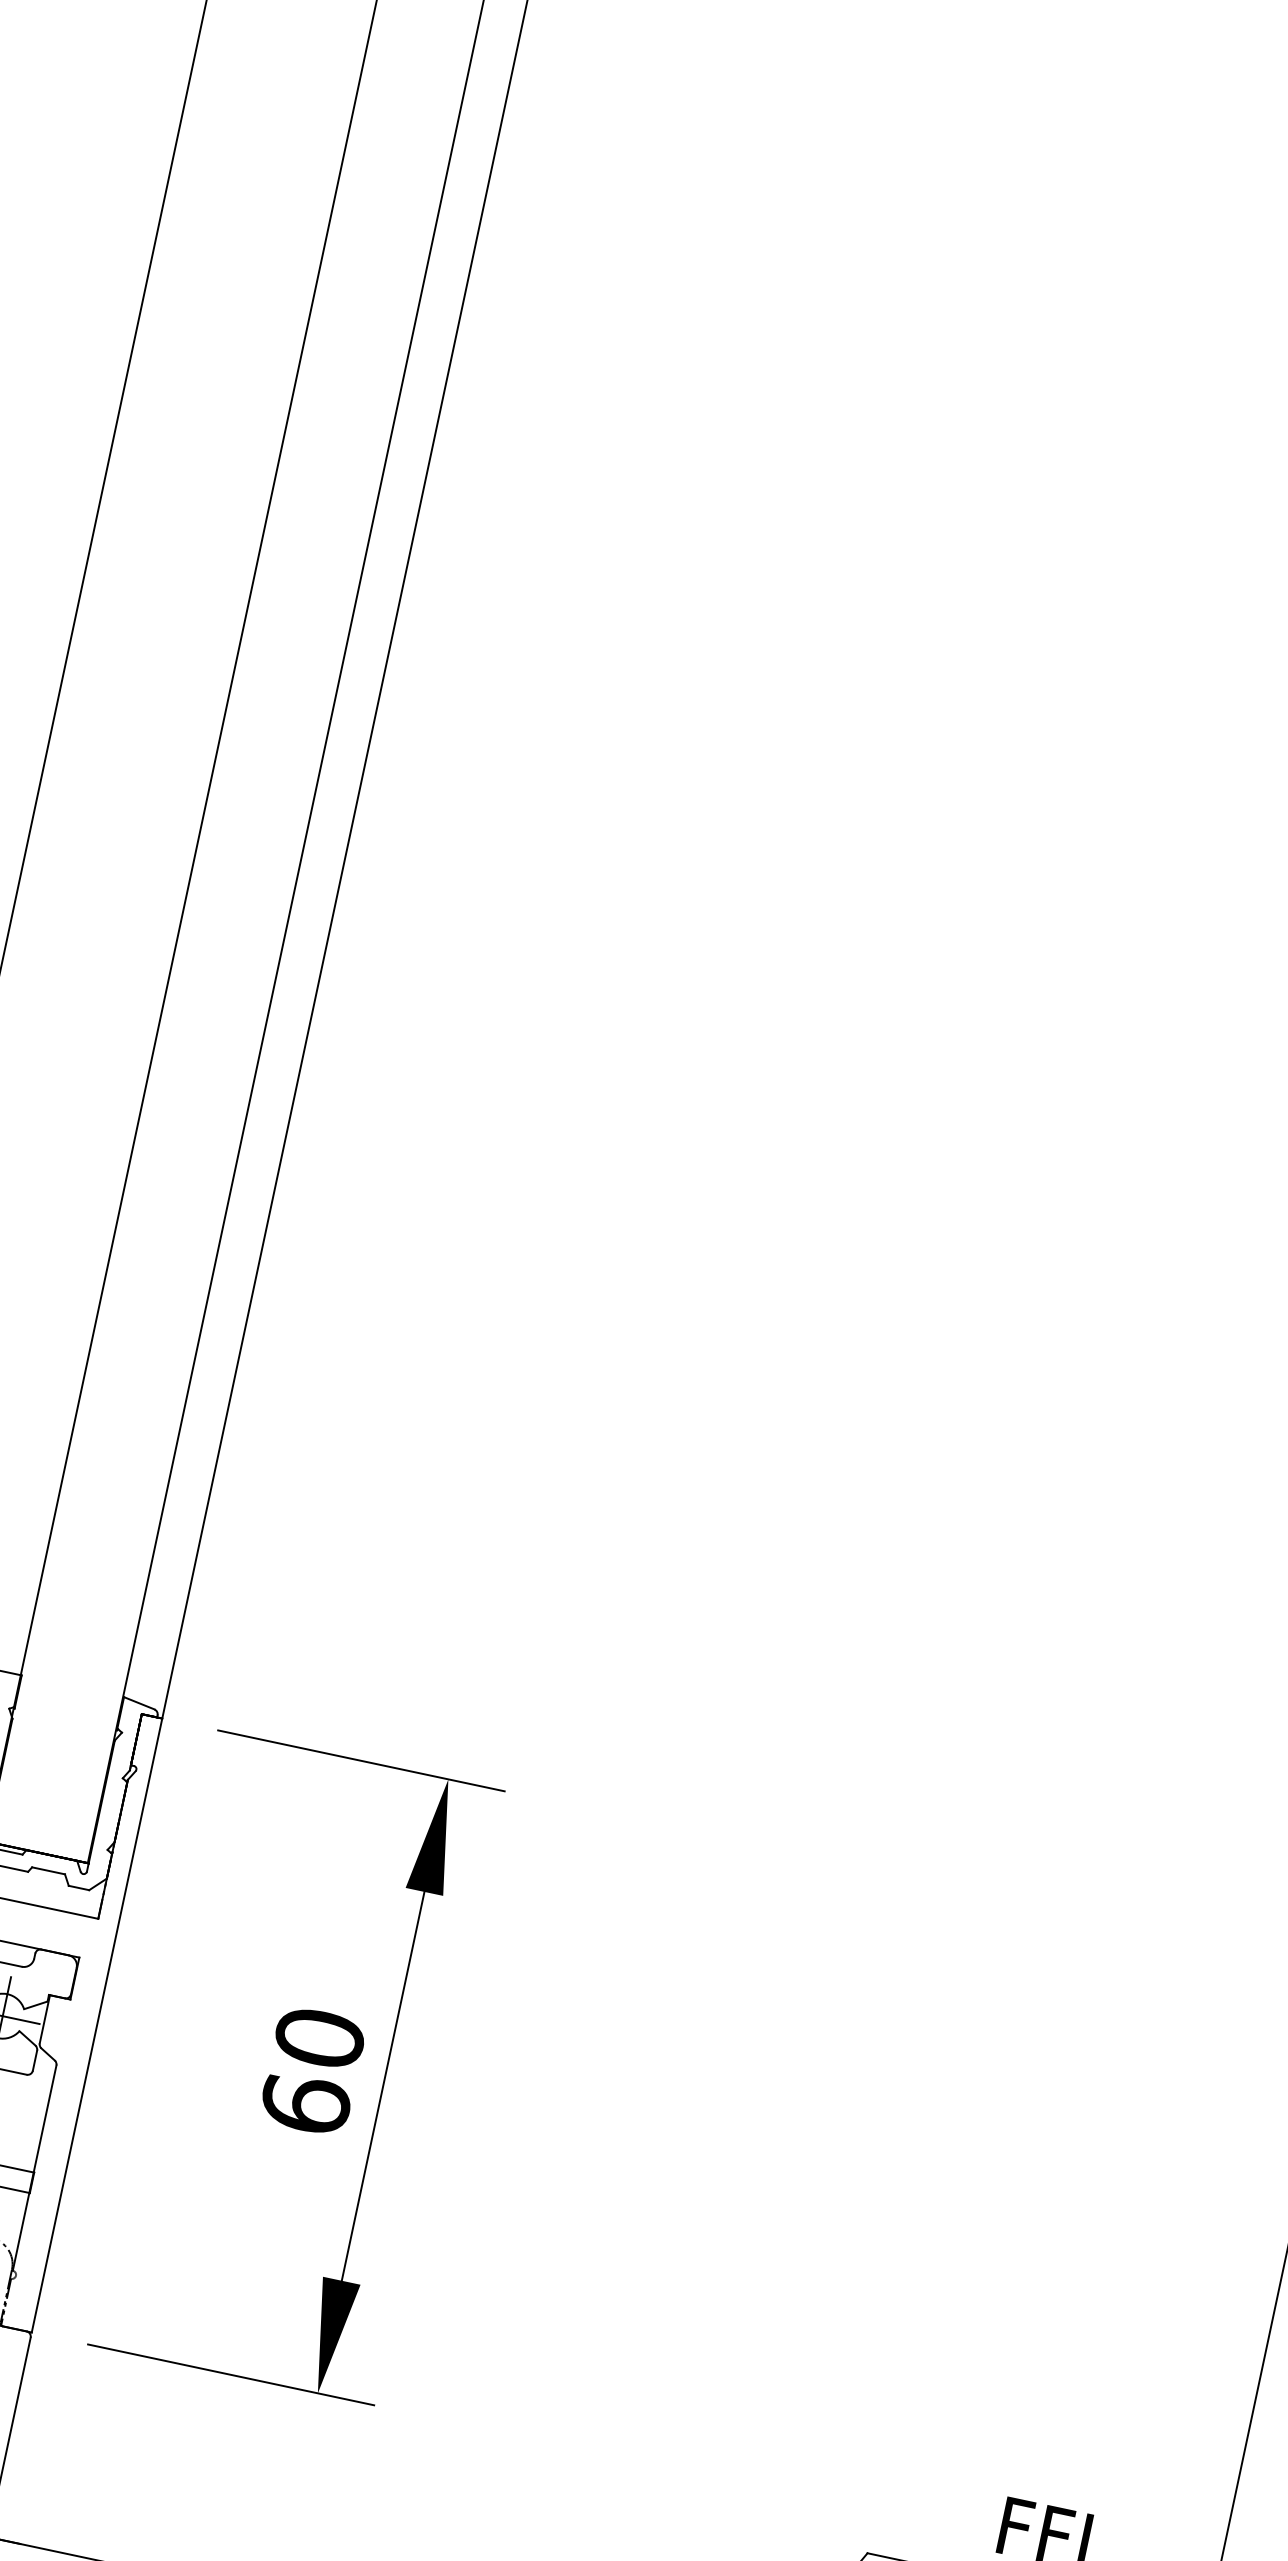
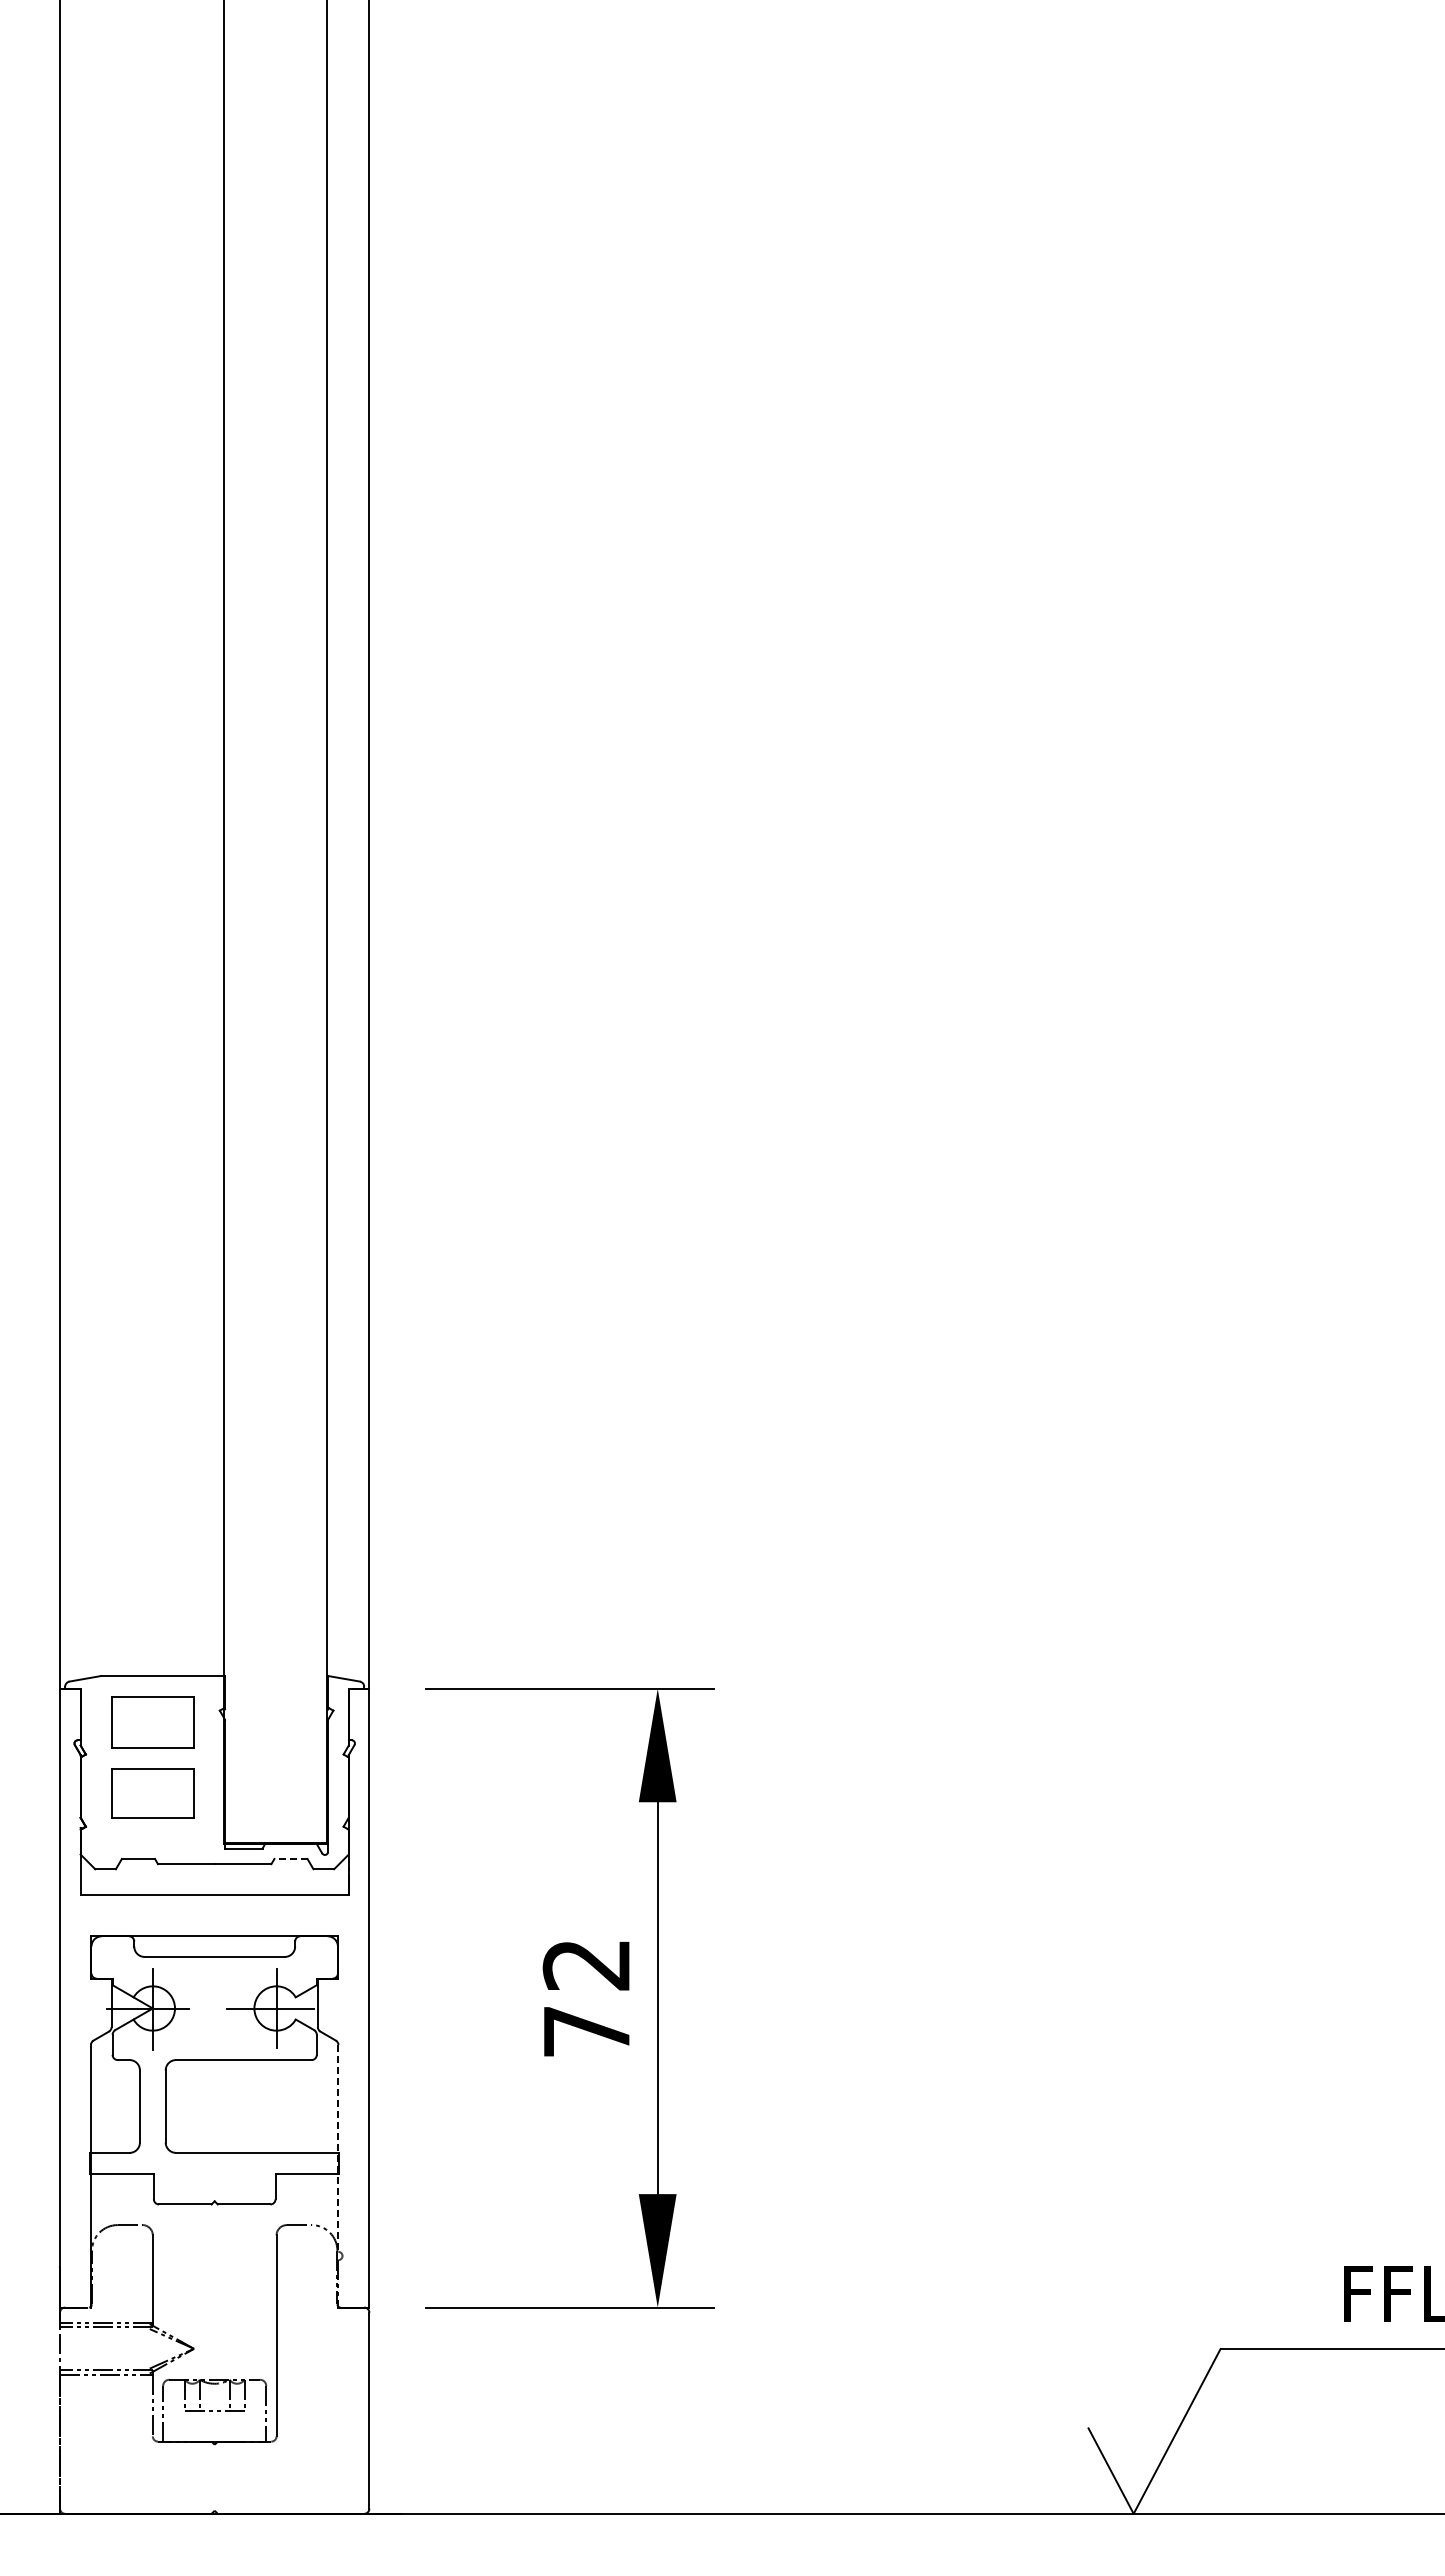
line: (48, 1870) -> (290, 1858), solid -> dashed
text: (312, 2070) -> (586, 1997), 60 -> 72
line: (34, 2168) -> (338, 2148), solid -> dashed

